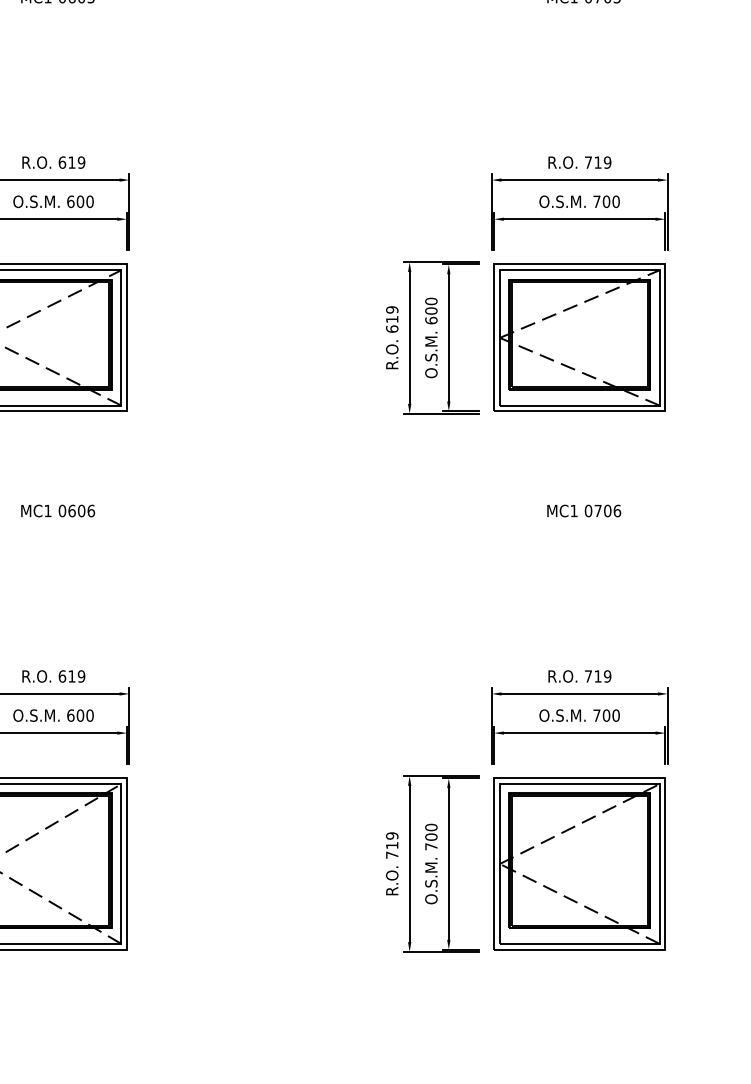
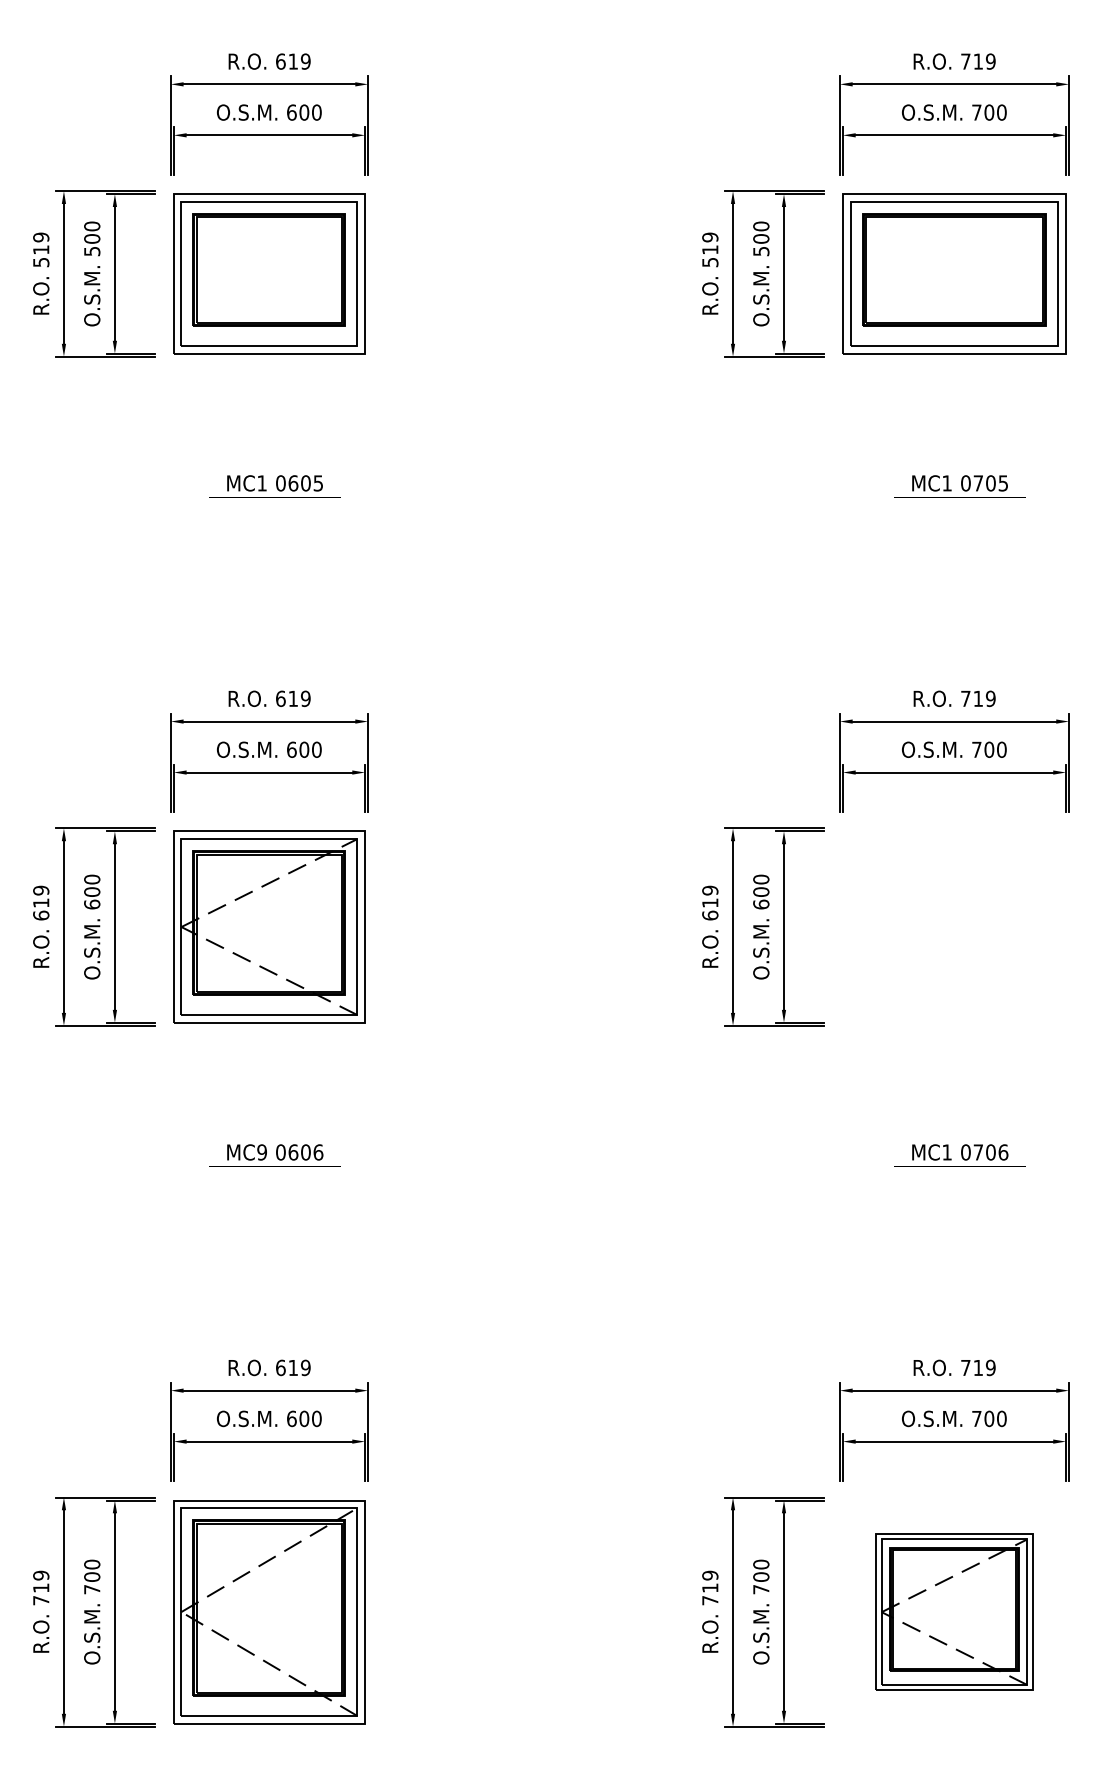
part: (579, 337) -> (954, 926), removed
text: (47, 511) -> (261, 1152), MC1 -> MC9
part: (579, 864) -> (954, 1612), size x0.7

